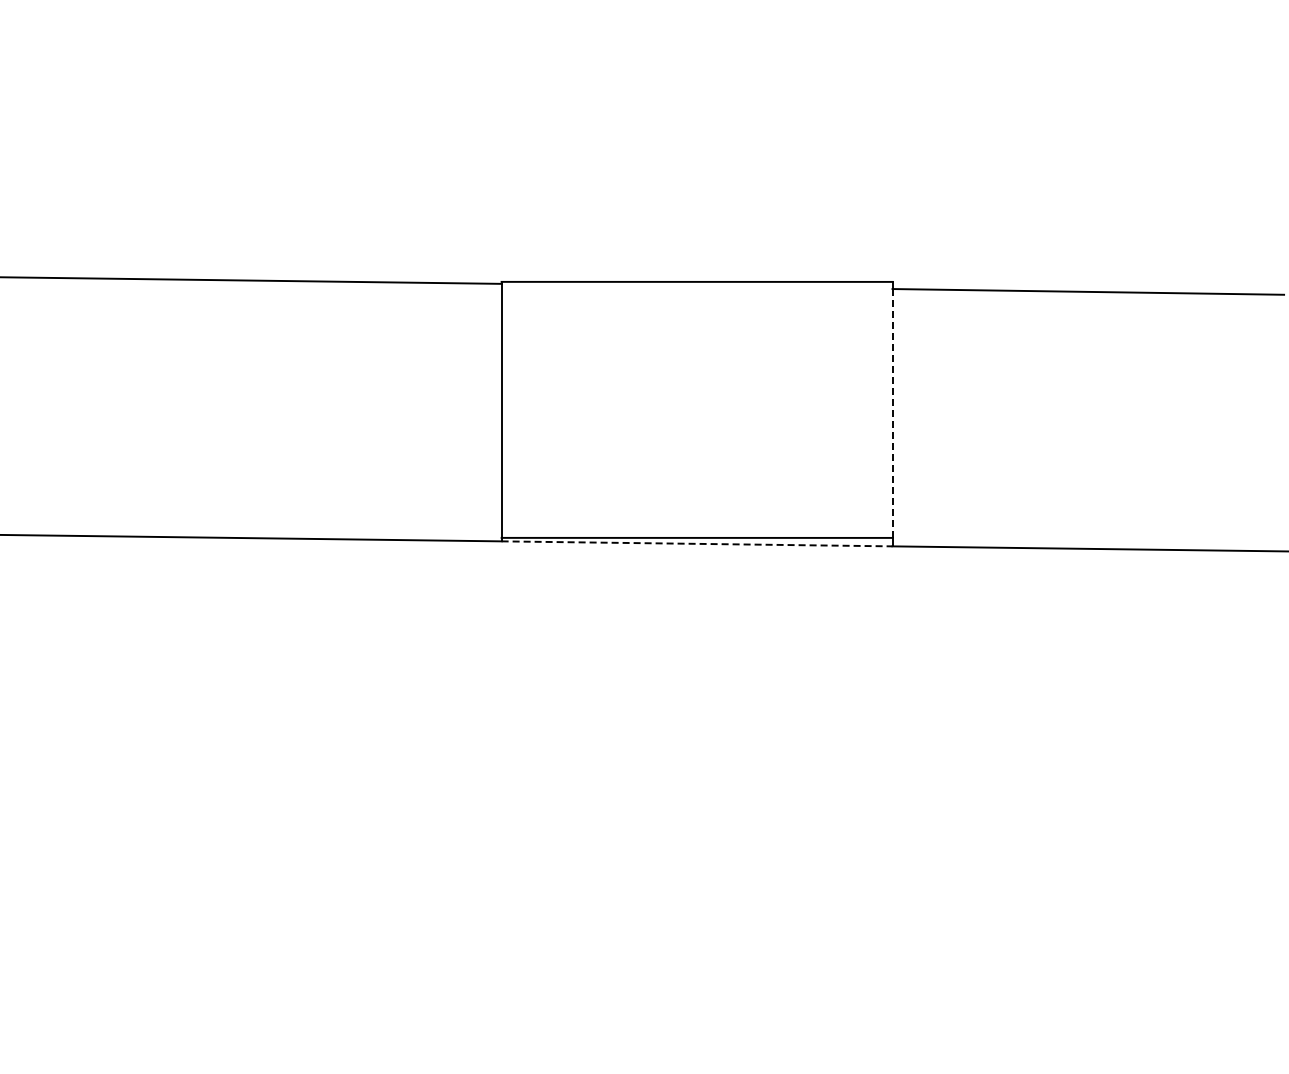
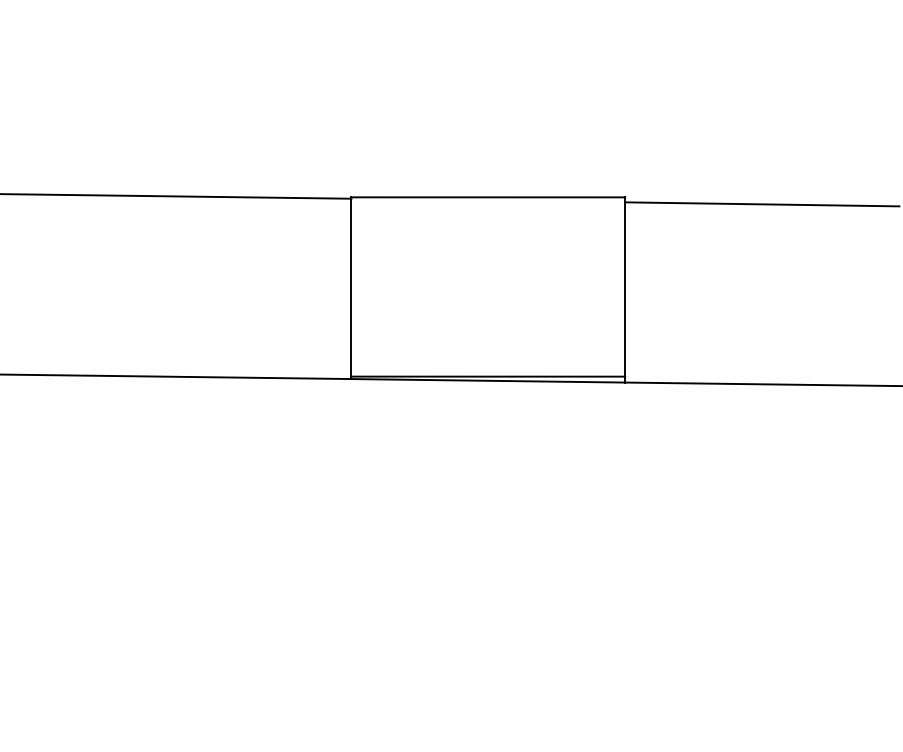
line: (892, 412) -> (625, 288), dashed -> solid
line: (697, 543) -> (488, 380), dashed -> solid

